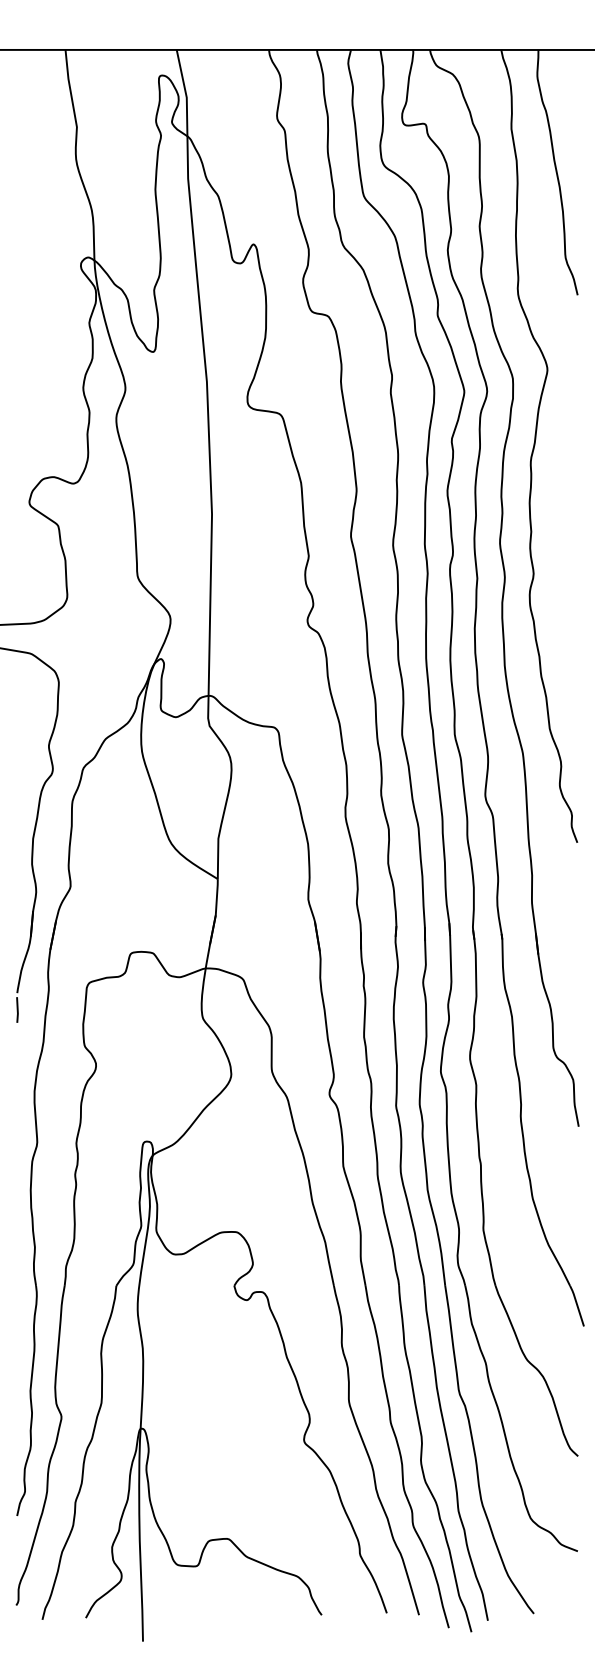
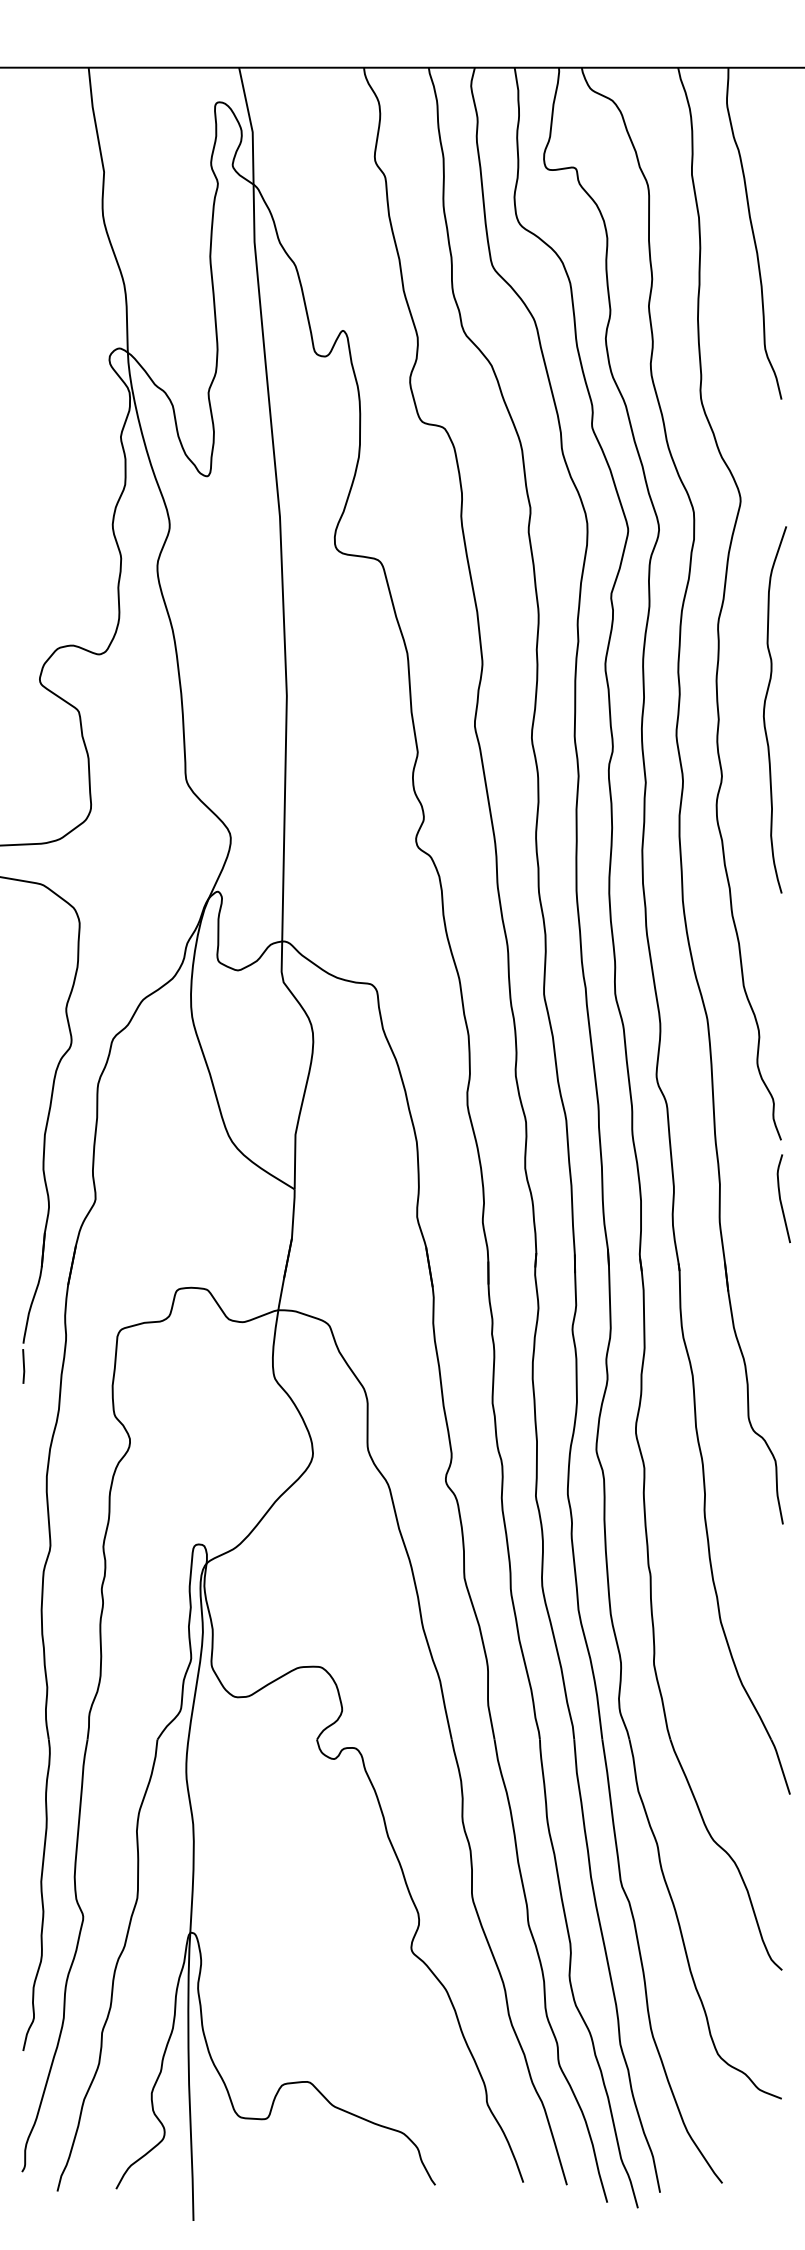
curve: (565, 523) -> (765, 708), added
curve: (577, 886) -> (781, 1199), added

